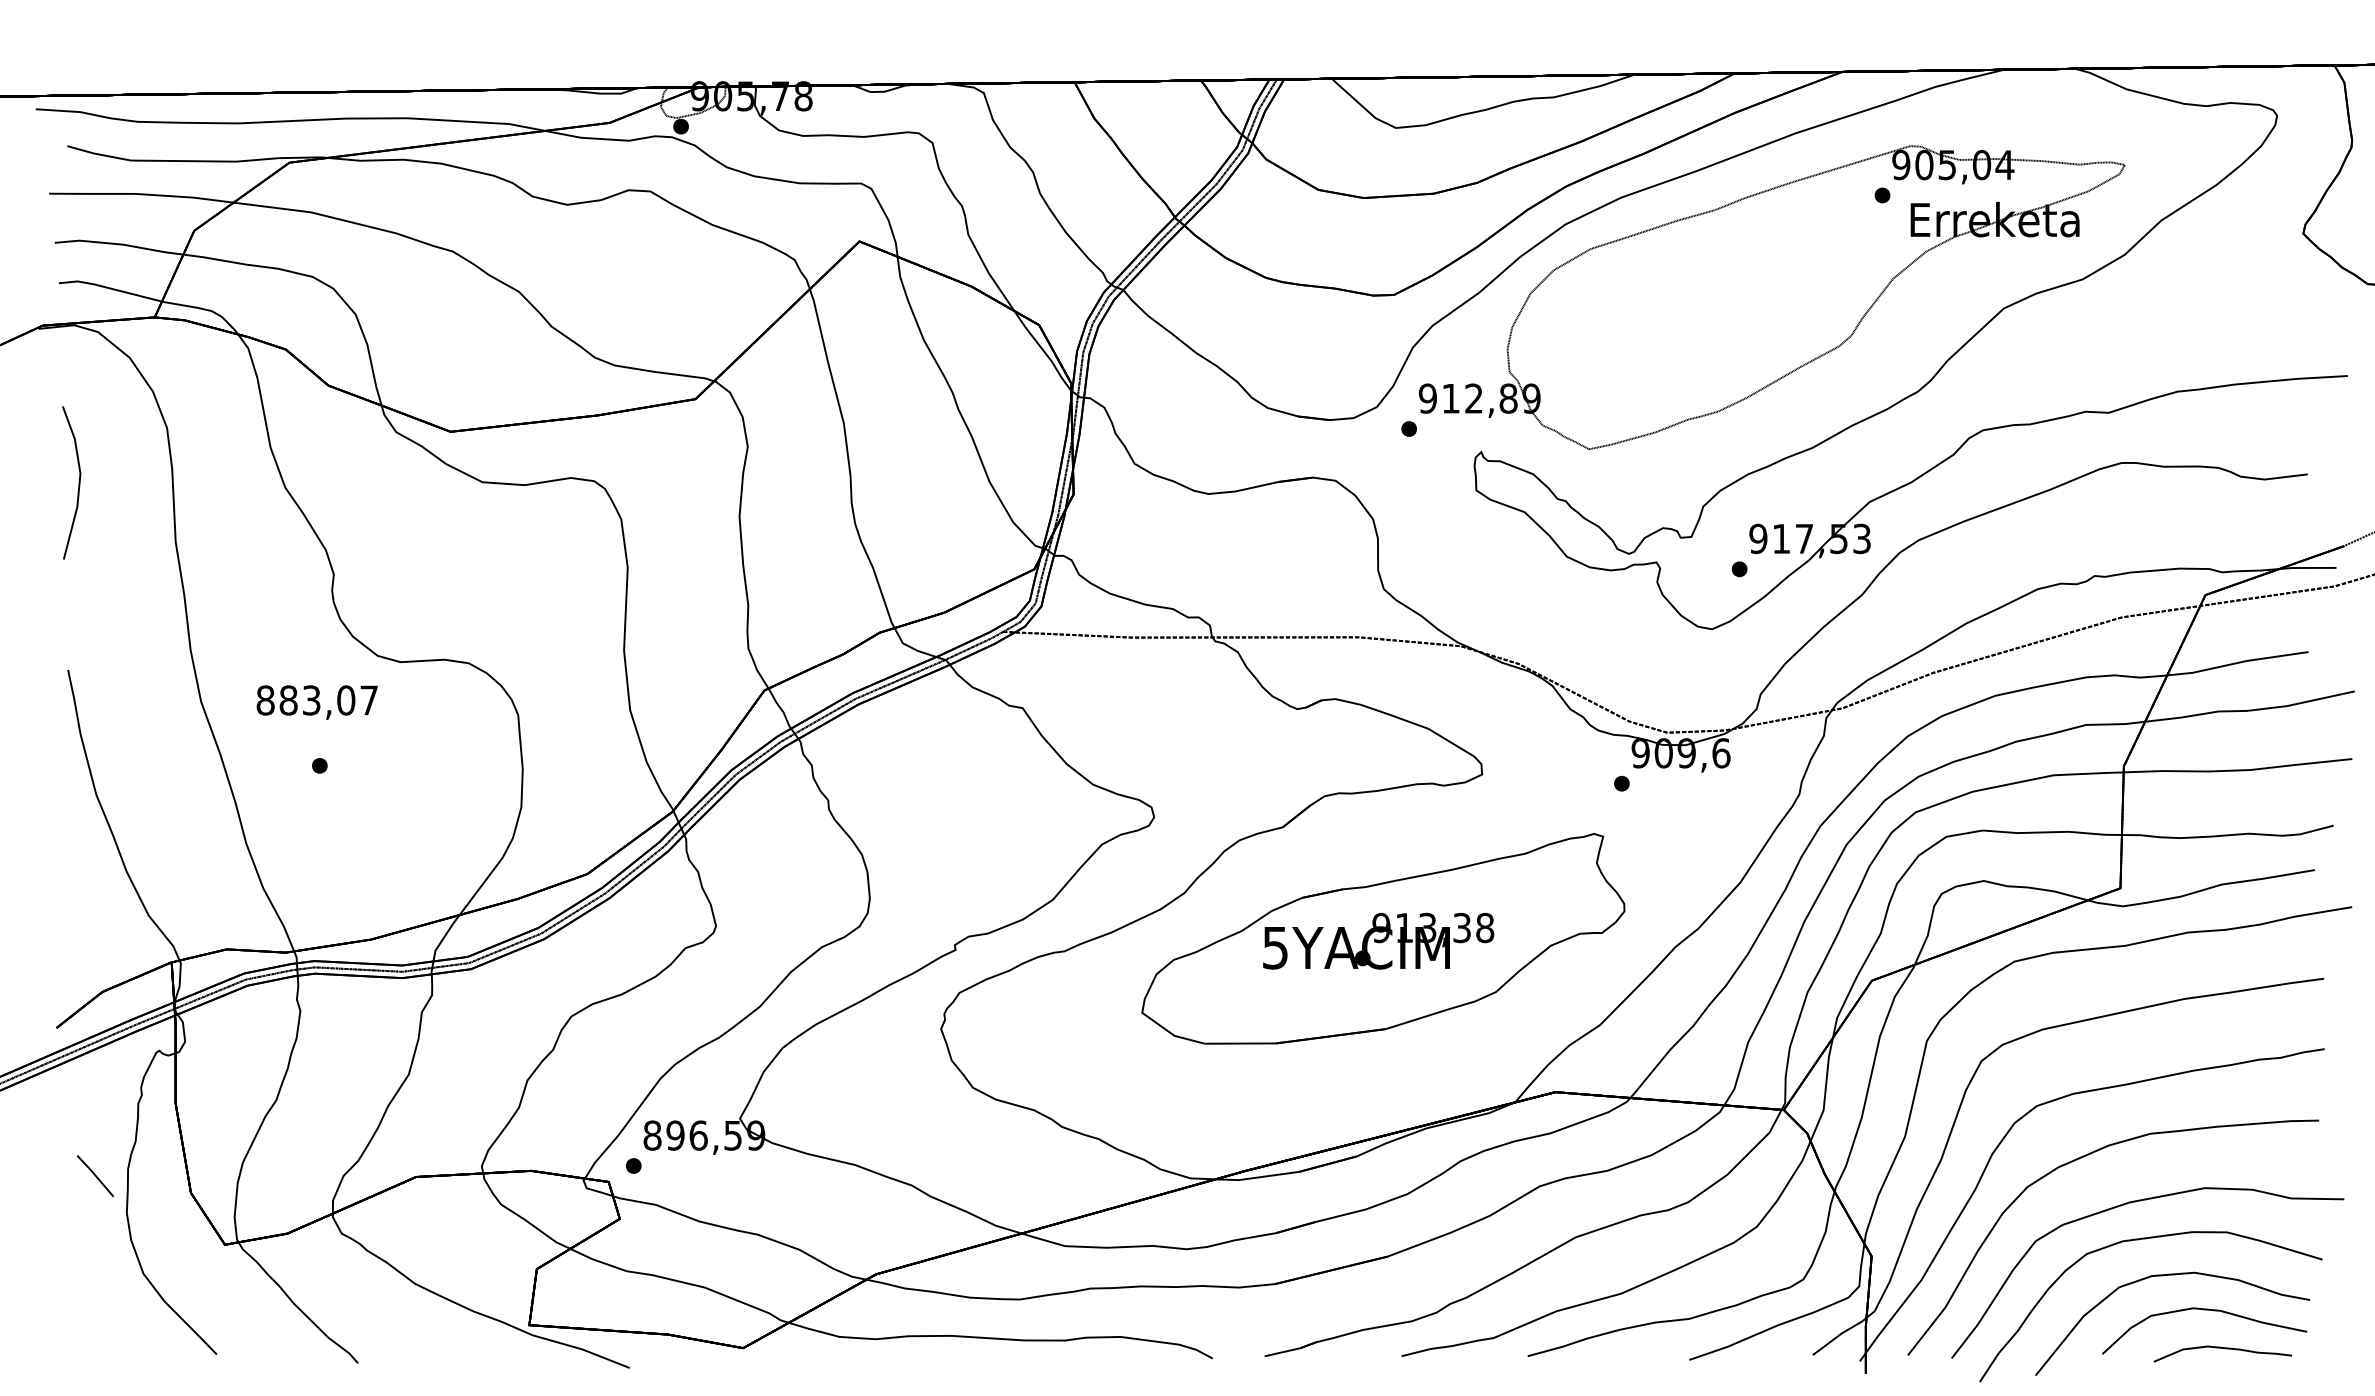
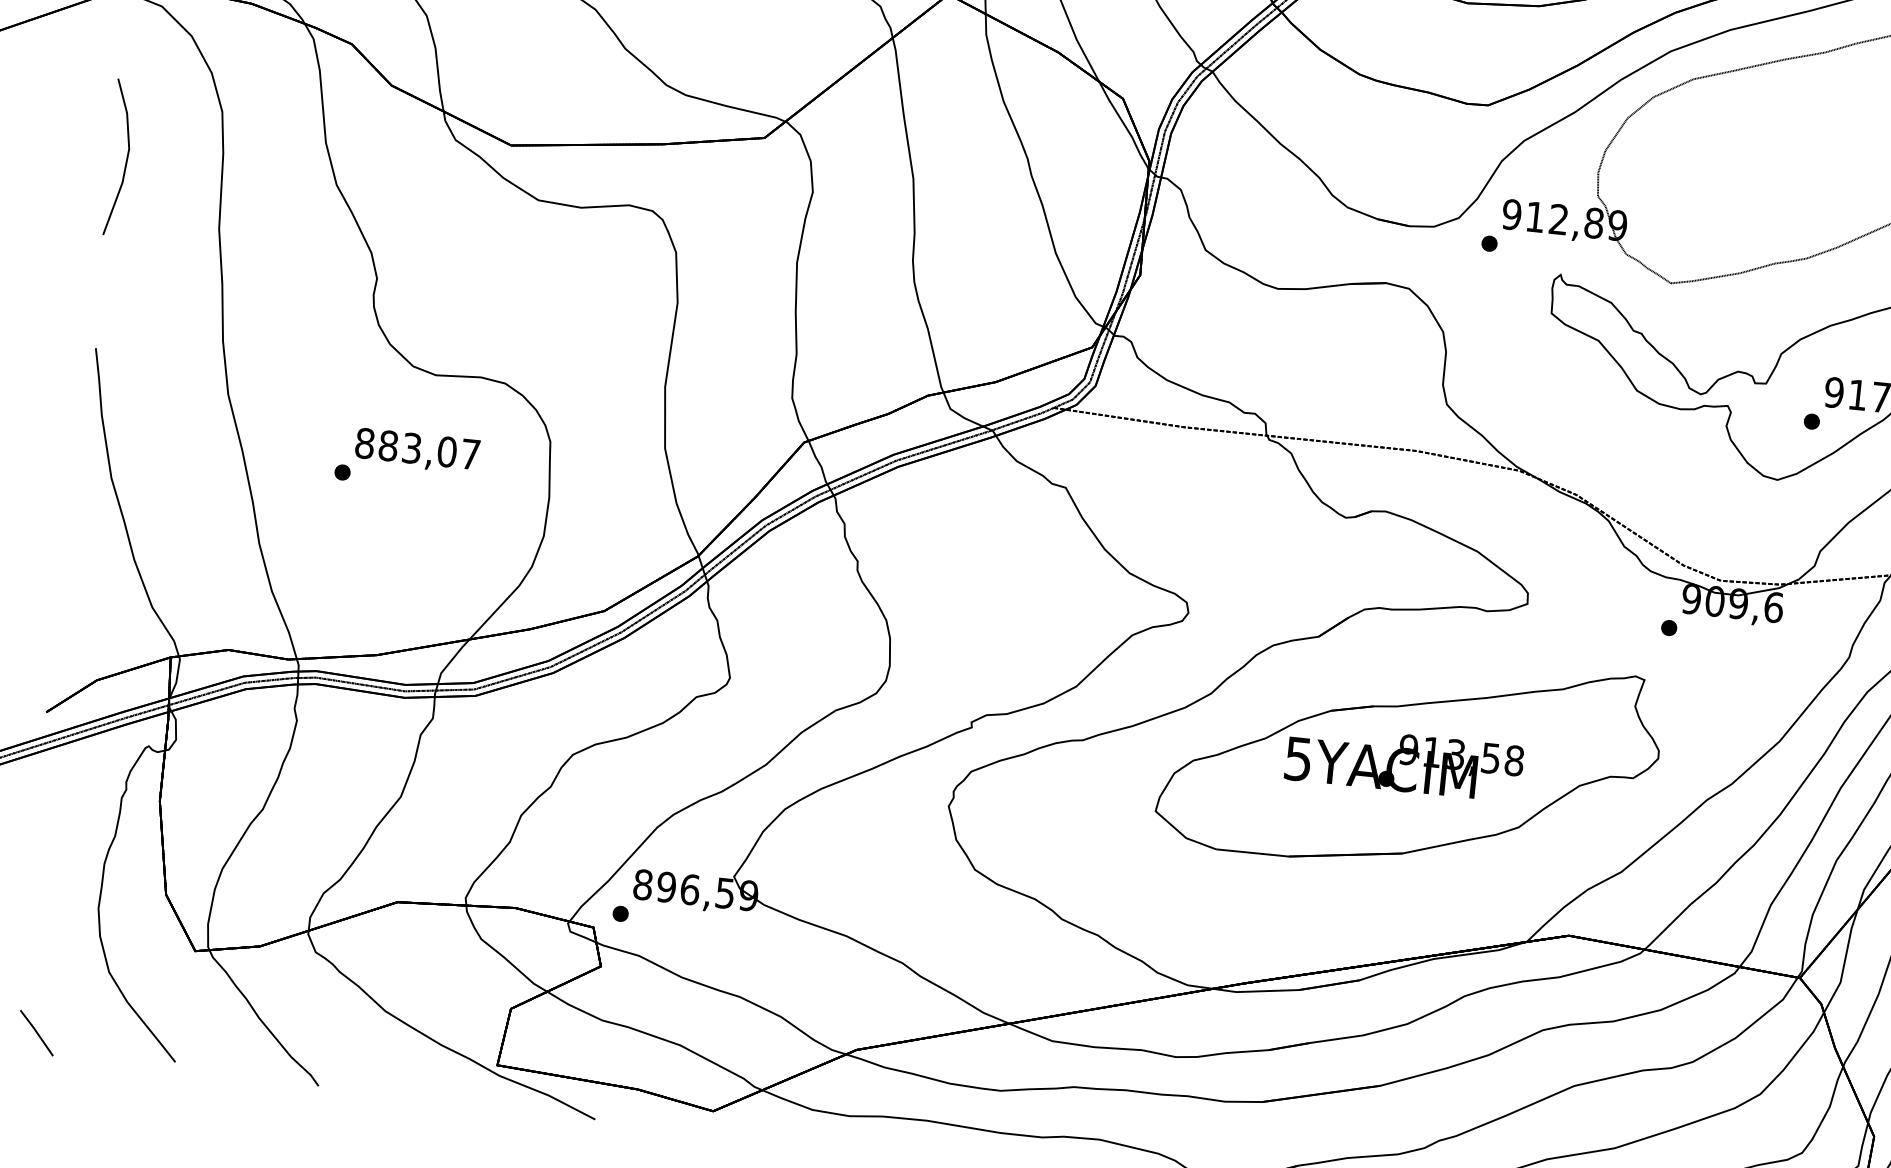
text: (316, 702) -> (416, 450), moved
text: (1462, 927) -> (1491, 757), 913,38 -> 913,58
line: (94, 1175) -> (35, 1032), moved

